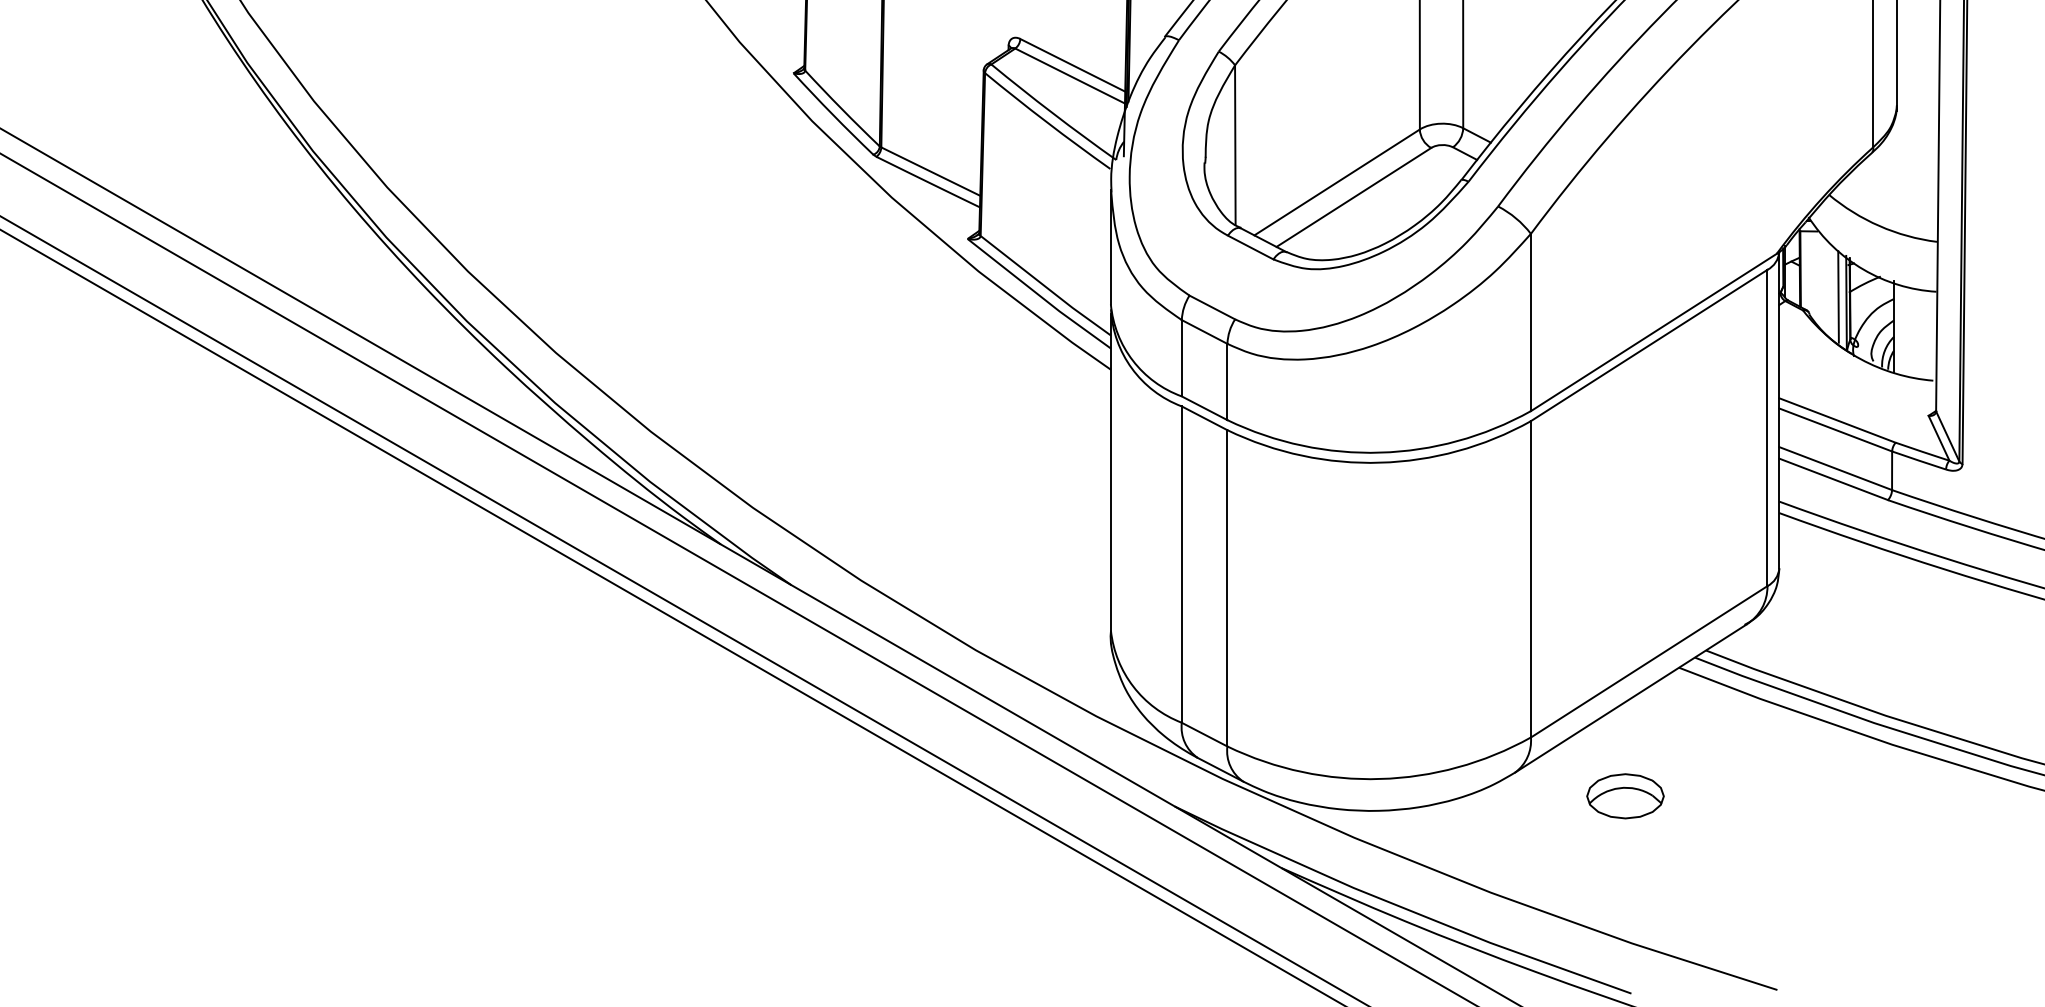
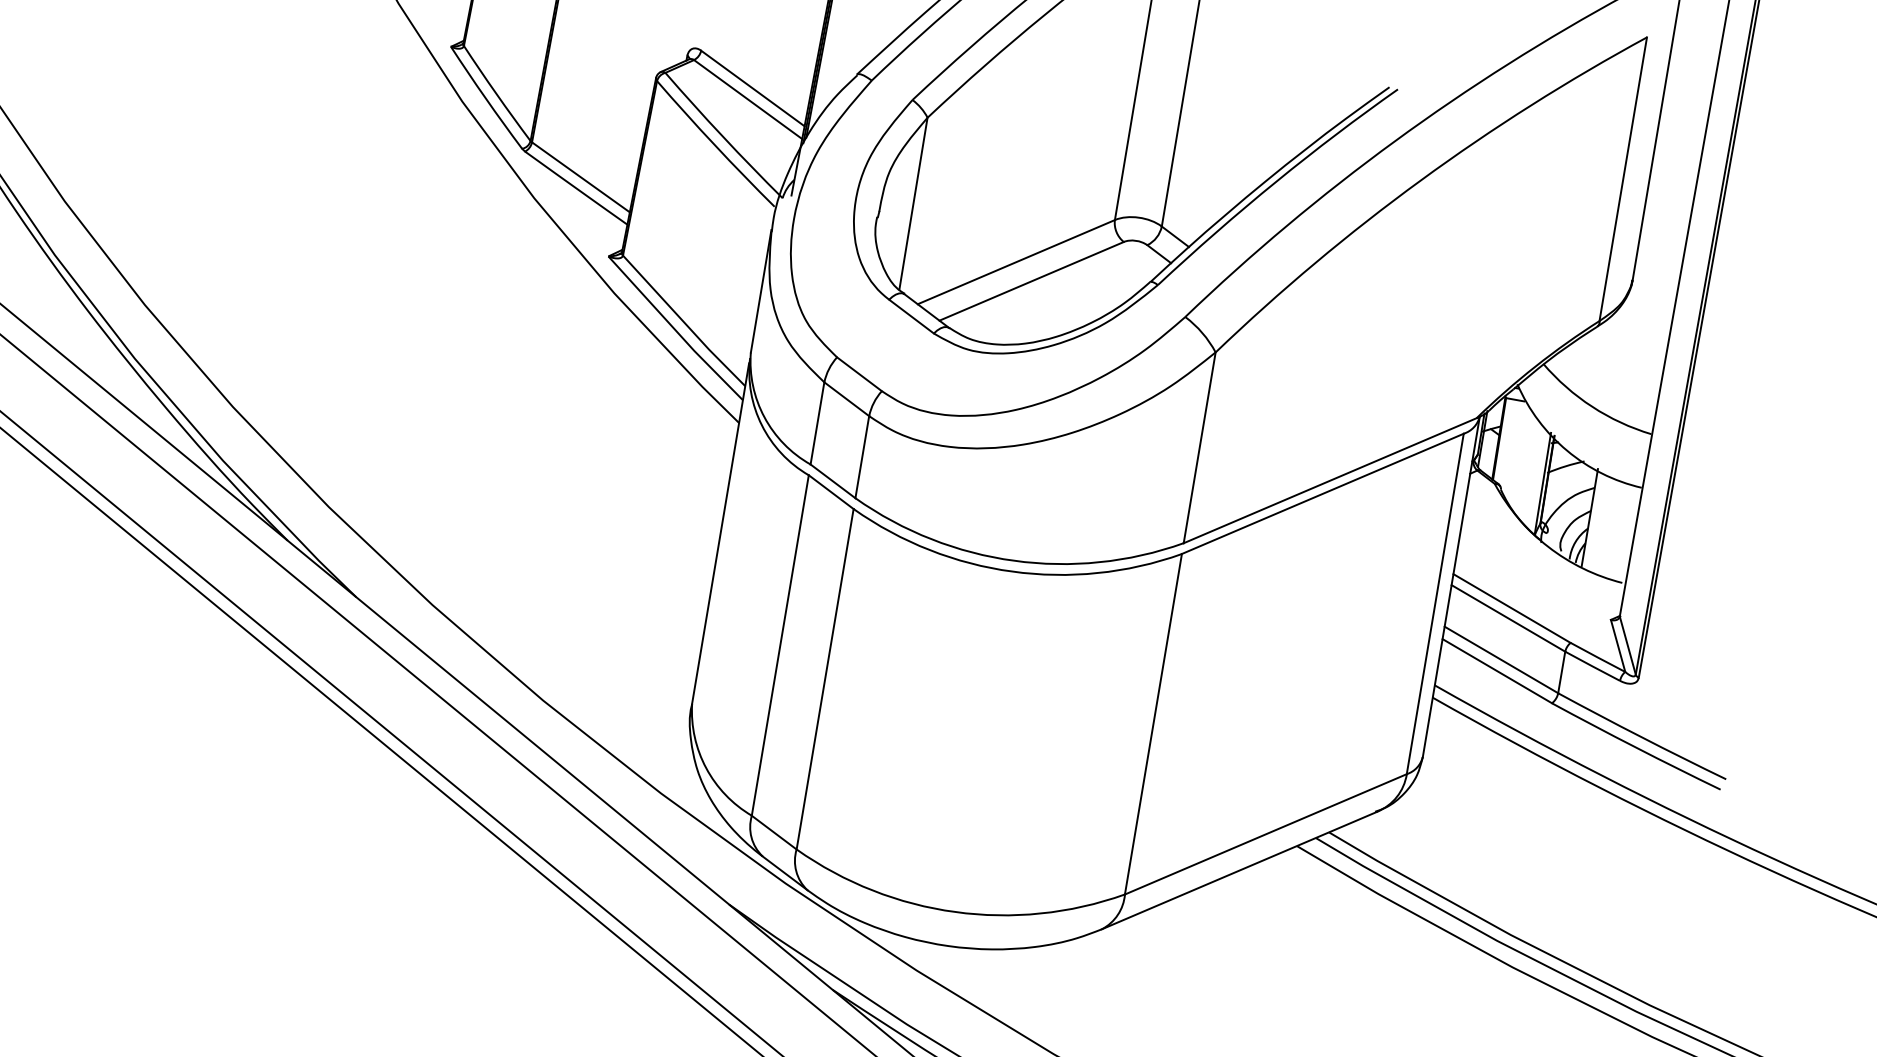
line: (1838, 296) -> (1535, 475), removed
part: (1625, 796) -> (1216, 975), removed

